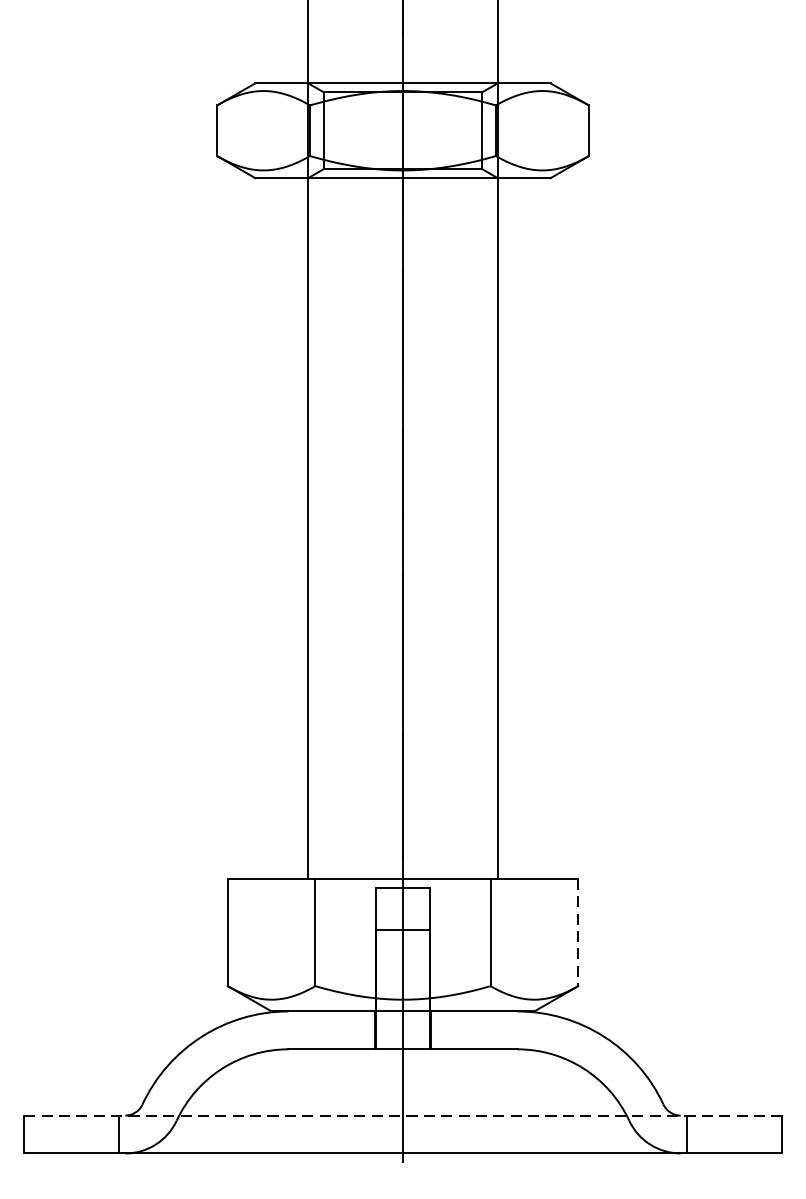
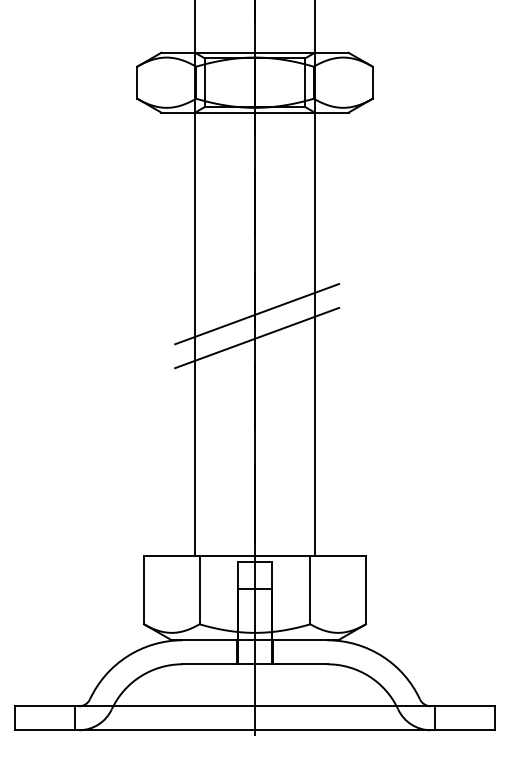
line: (406, 496) -> (257, 314), added
line: (406, 533) -> (257, 337), added
line: (577, 932) -> (365, 590), dashed -> solid
line: (403, 1115) -> (255, 706), dashed -> solid

